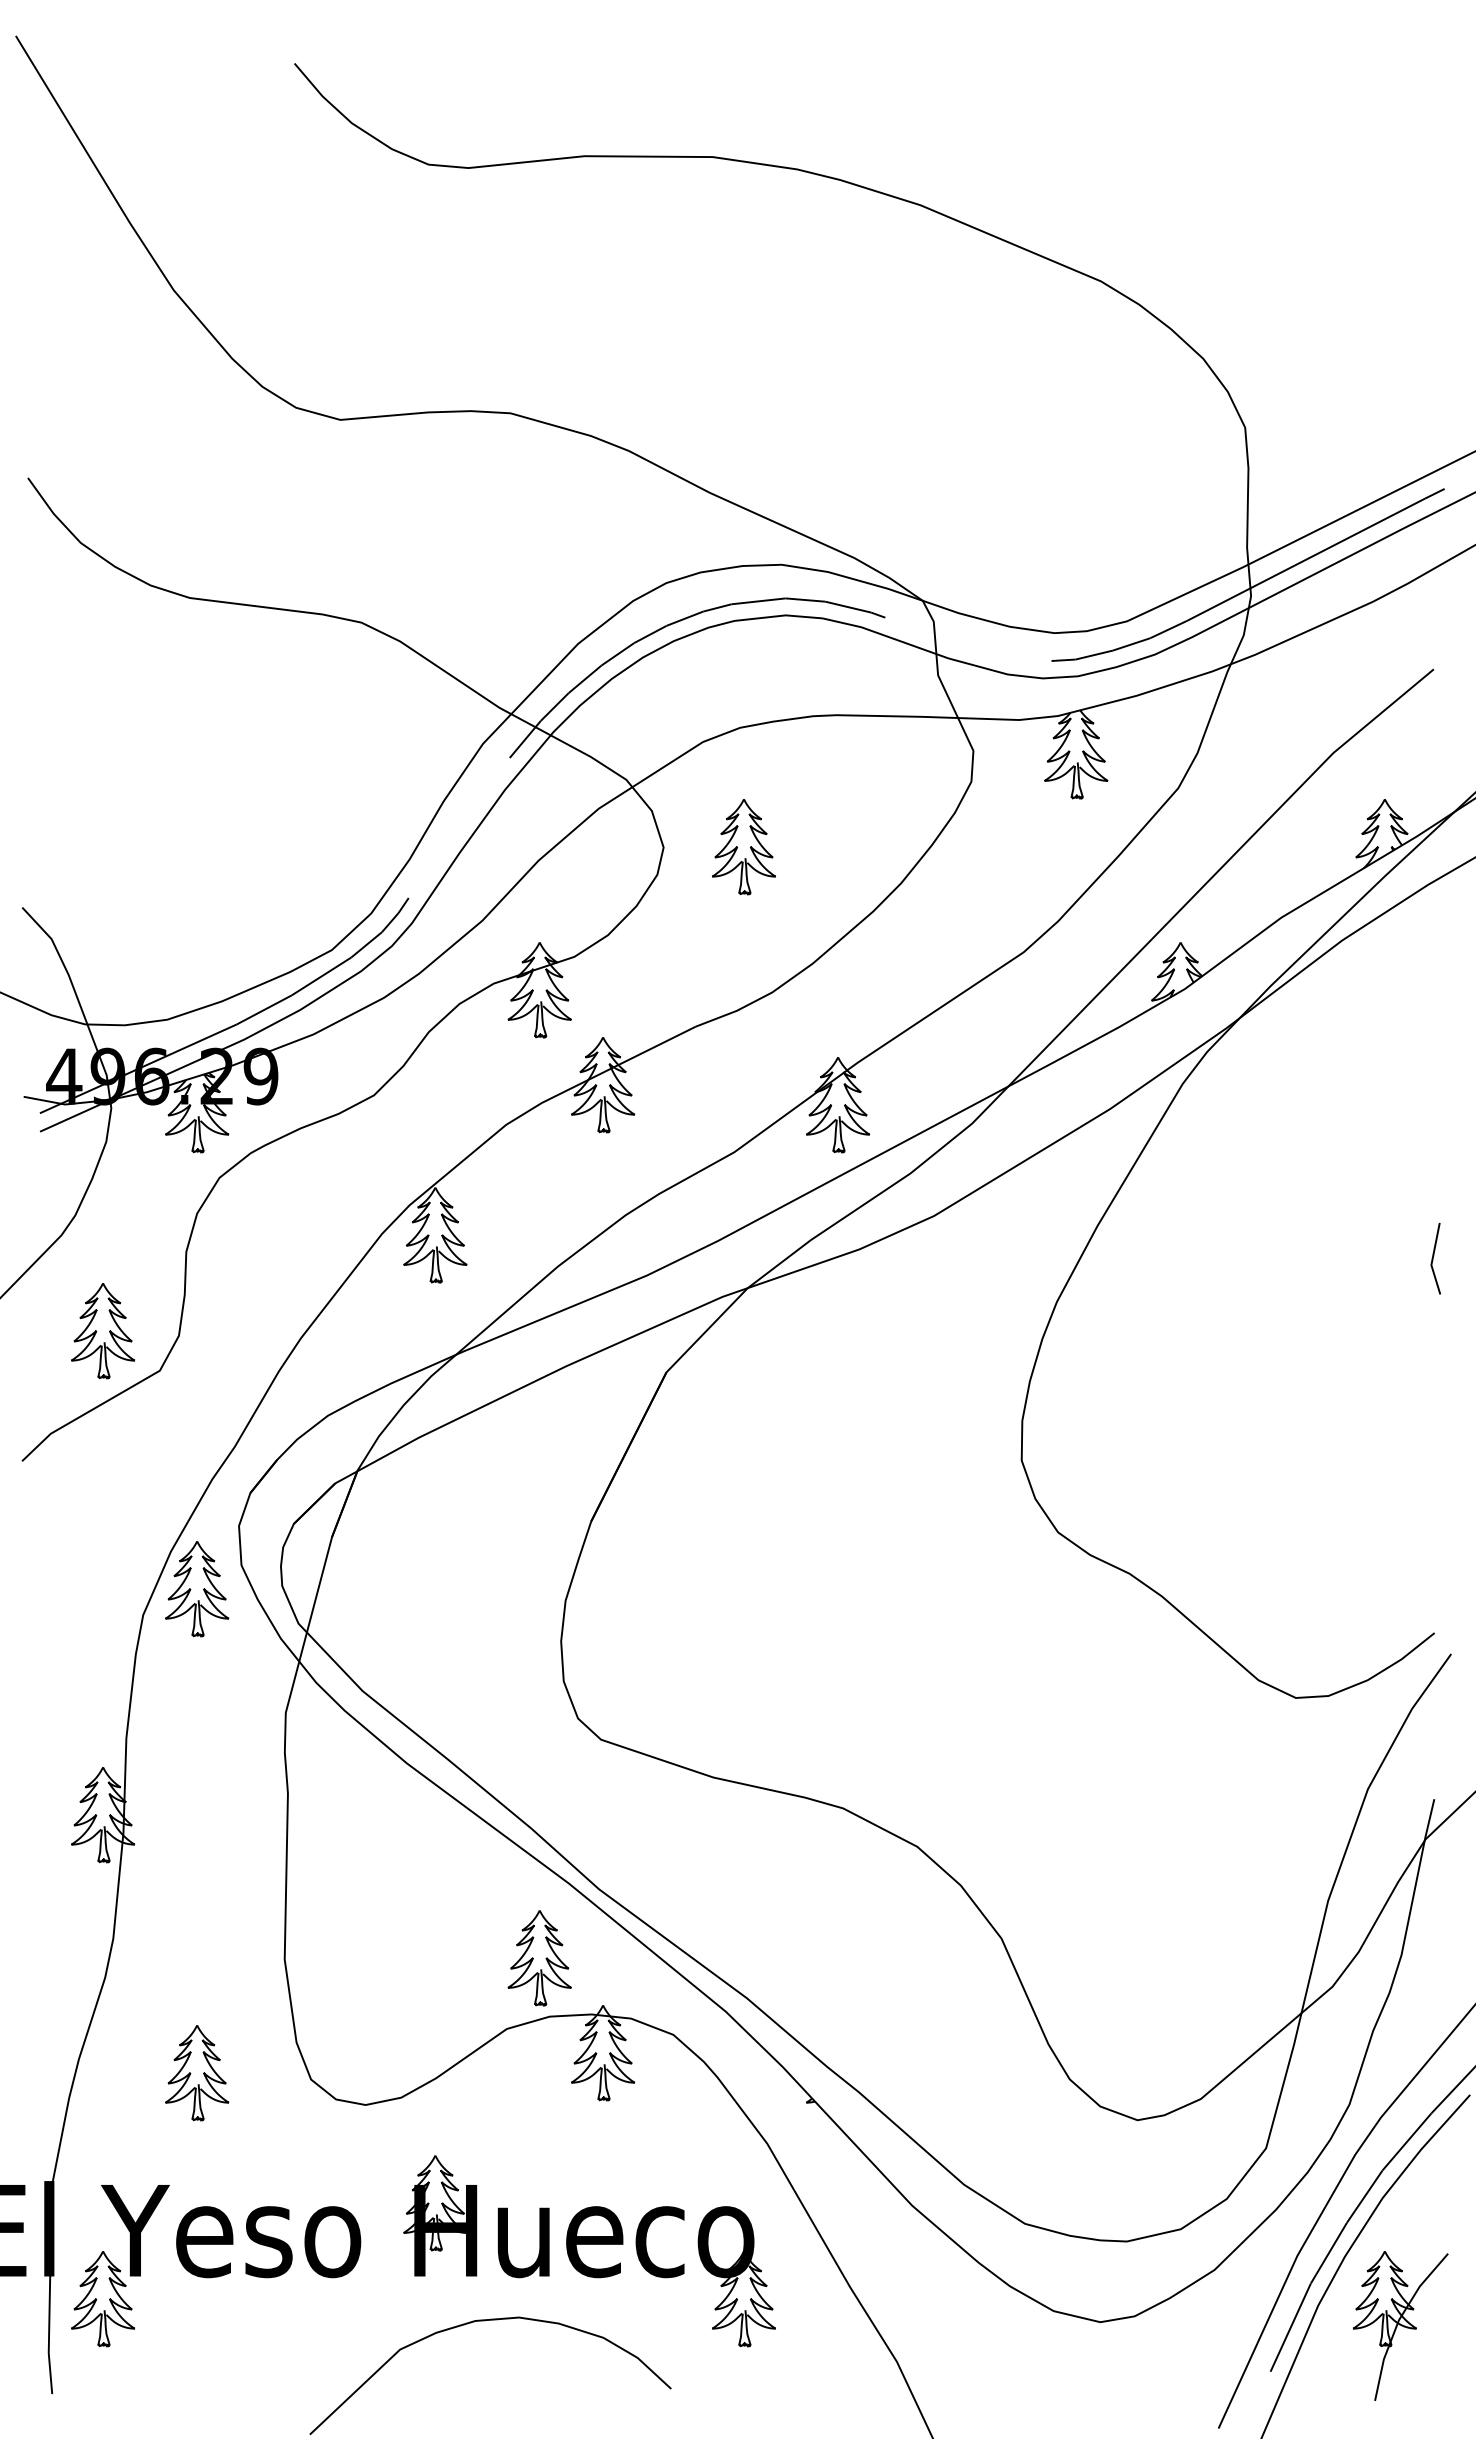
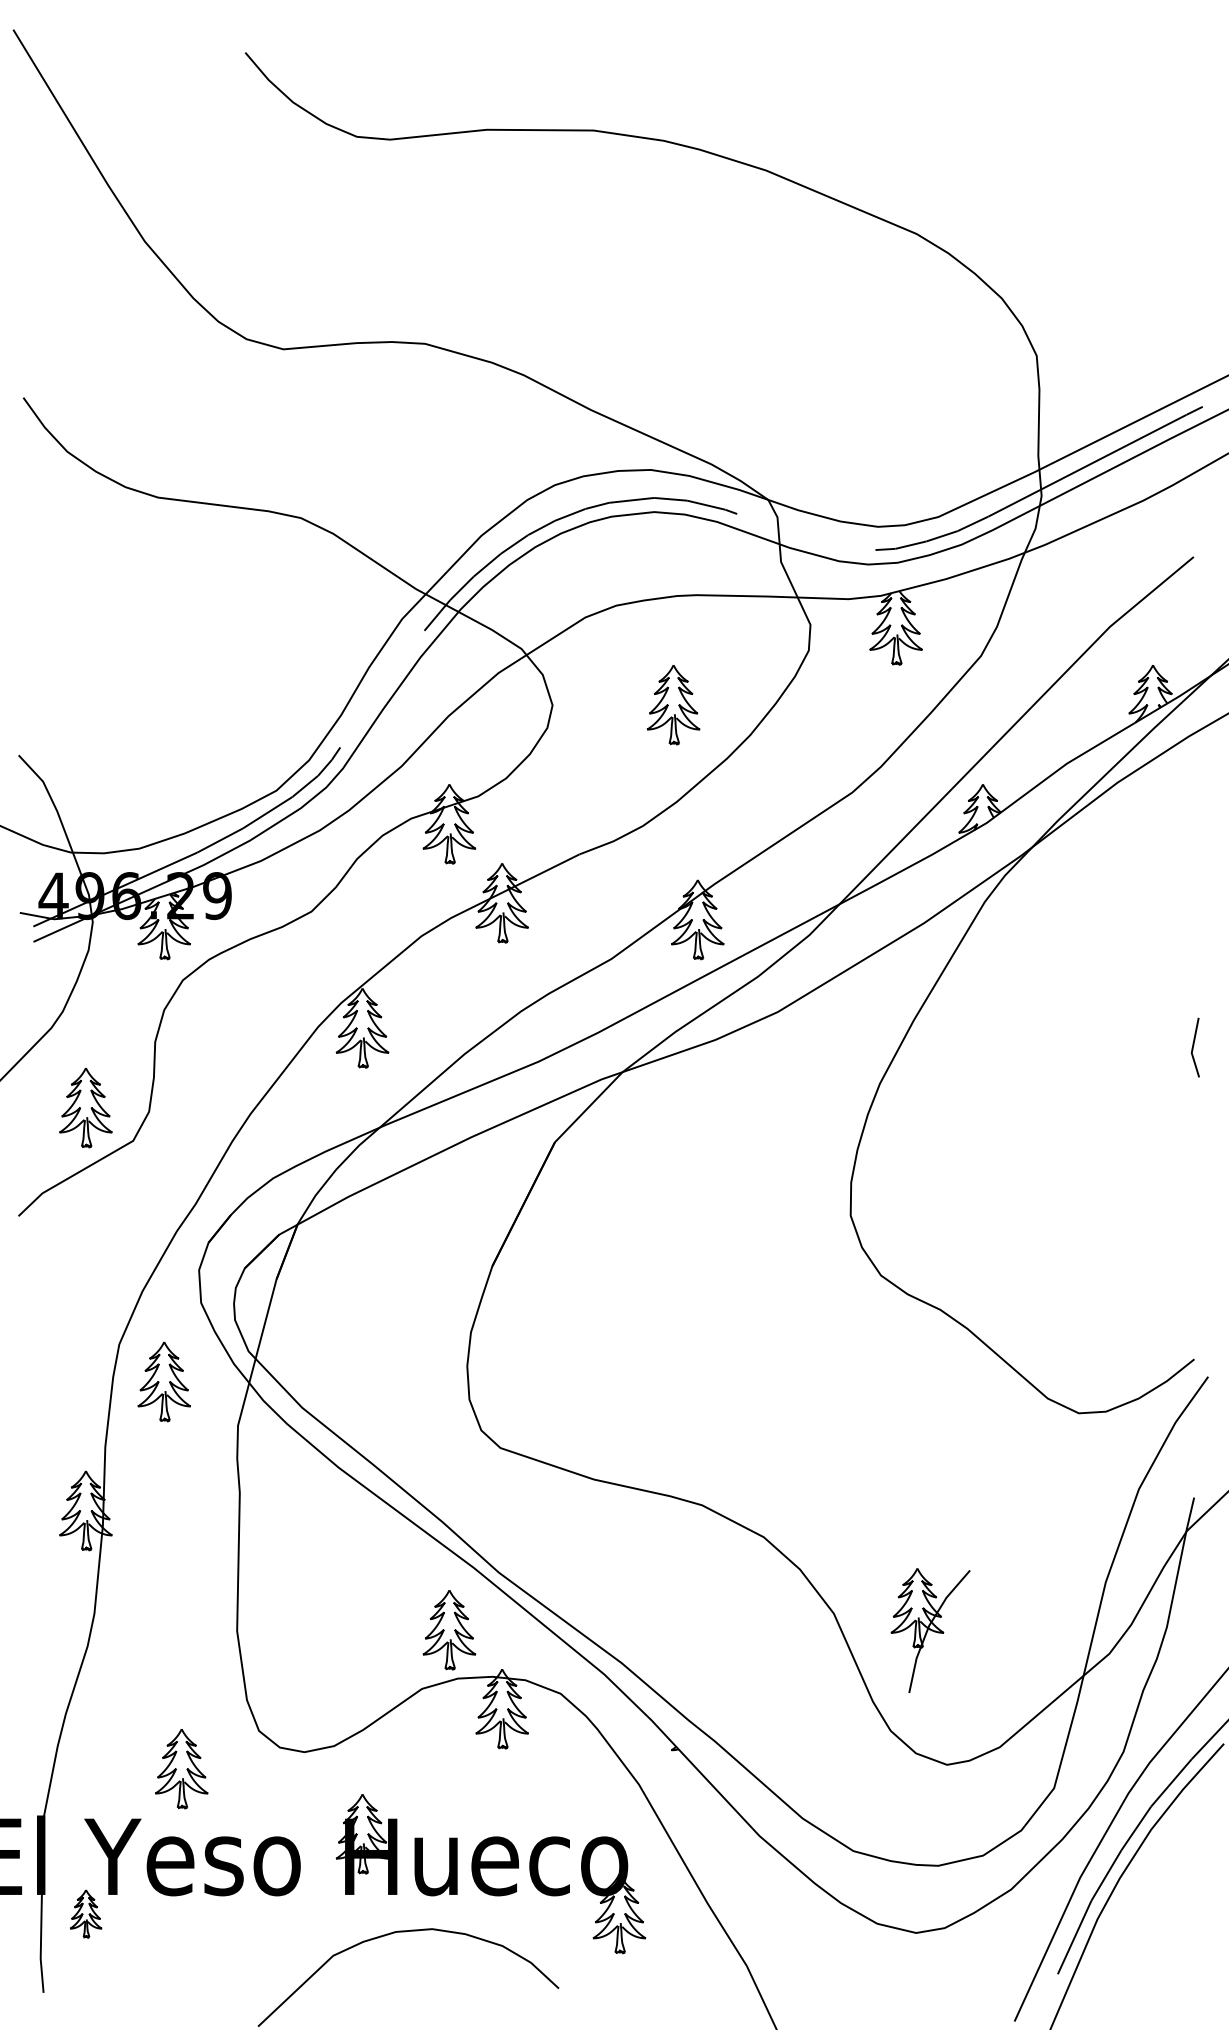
part: (743, 847) -> (673, 705), moved
part: (197, 1589) -> (164, 1382), moved
part: (197, 2073) -> (182, 1769), moved
part: (103, 2299) -> (86, 1914), size x0.6
part: (1400, 2325) -> (930, 1630), moved

